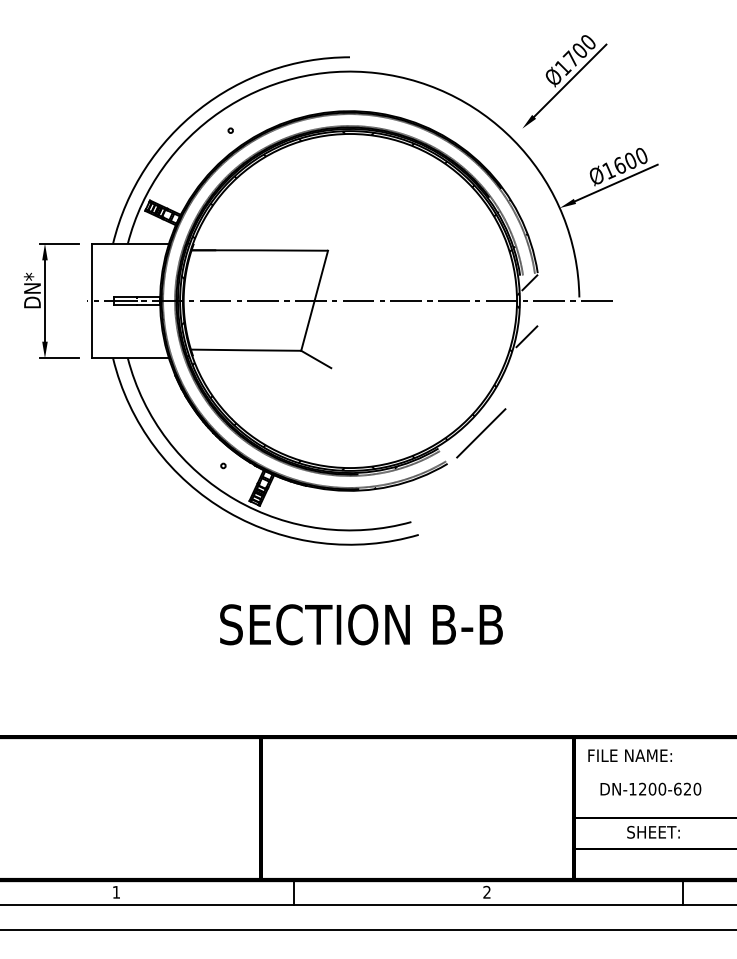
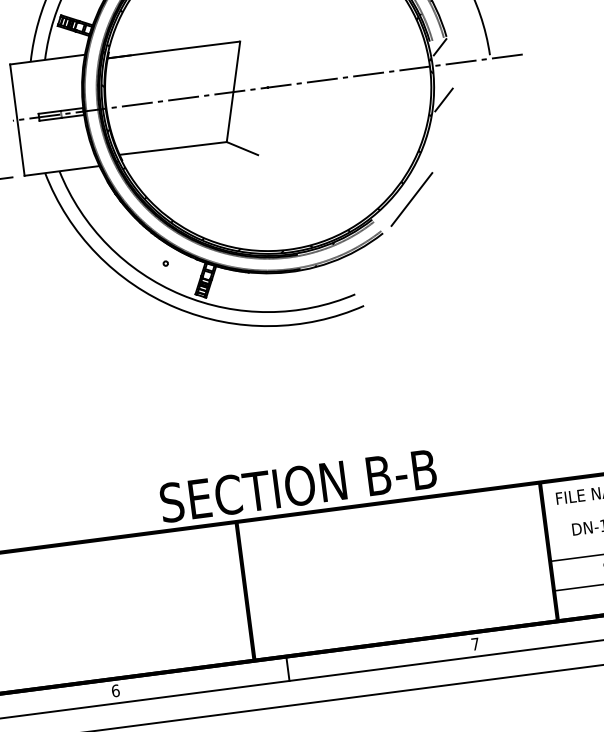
text: (361, 624) -> (298, 485), moved
text: (116, 891) -> (115, 690), 1 -> 6
text: (486, 891) -> (474, 643), 2 -> 7

